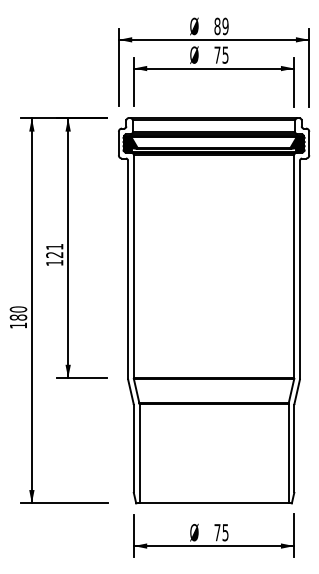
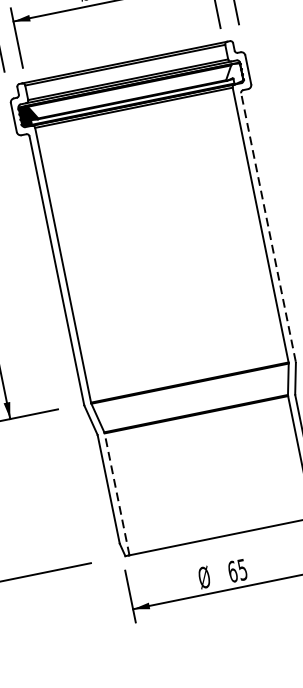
fill: (297, 144) -> (234, 74), removed
line: (300, 269) -> (269, 227), solid -> dashed
line: (139, 453) -> (116, 493), solid -> dashed
text: (217, 532) -> (232, 571), 75 -> 65

